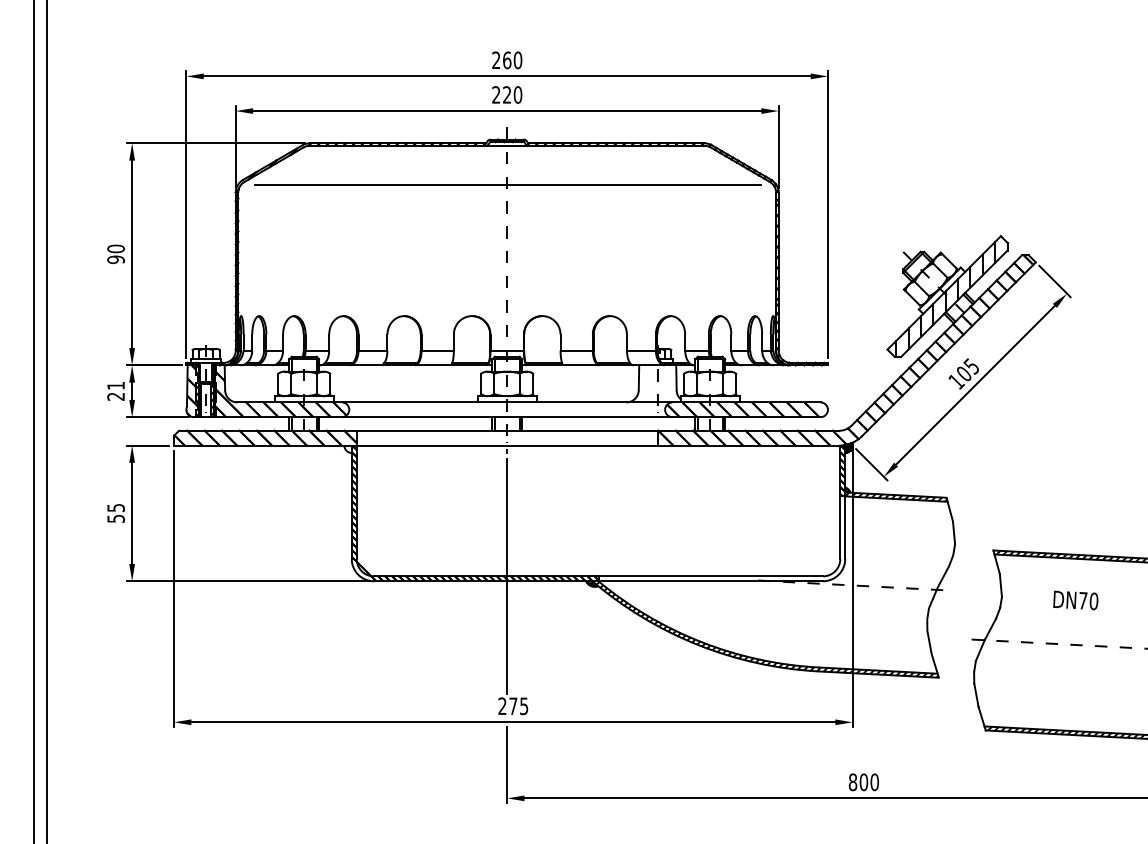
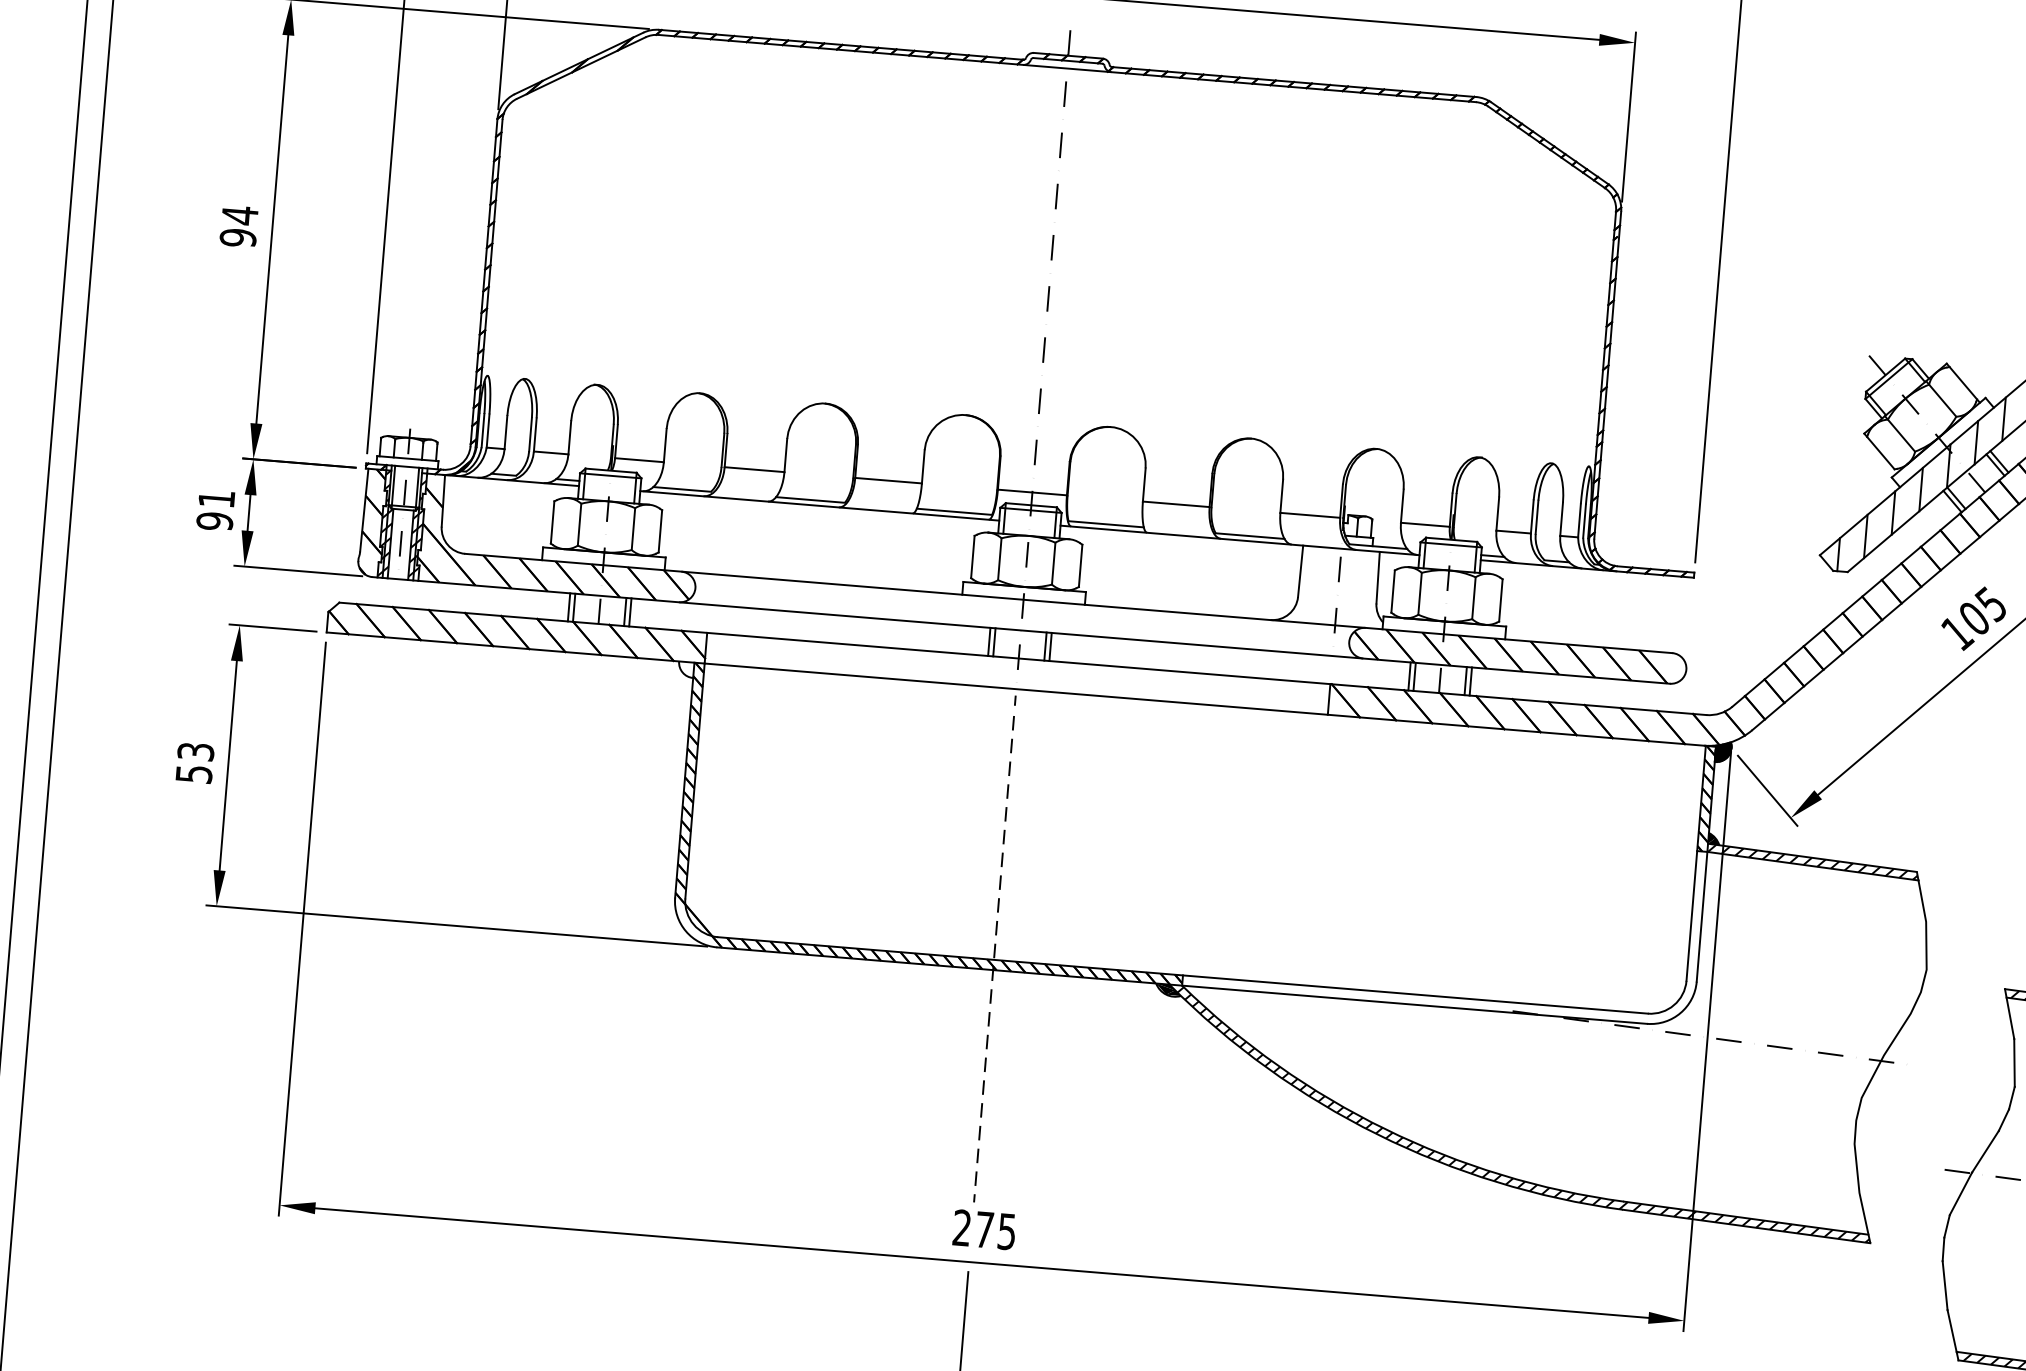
line: (507, 185) -> (1061, 150), removed
text: (115, 248) -> (238, 214), 90 -> 94
text: (115, 396) -> (213, 520), 21 -> 91
text: (115, 507) -> (194, 750), 55 -> 53
line: (507, 576) -> (994, 960), solid -> dashed

